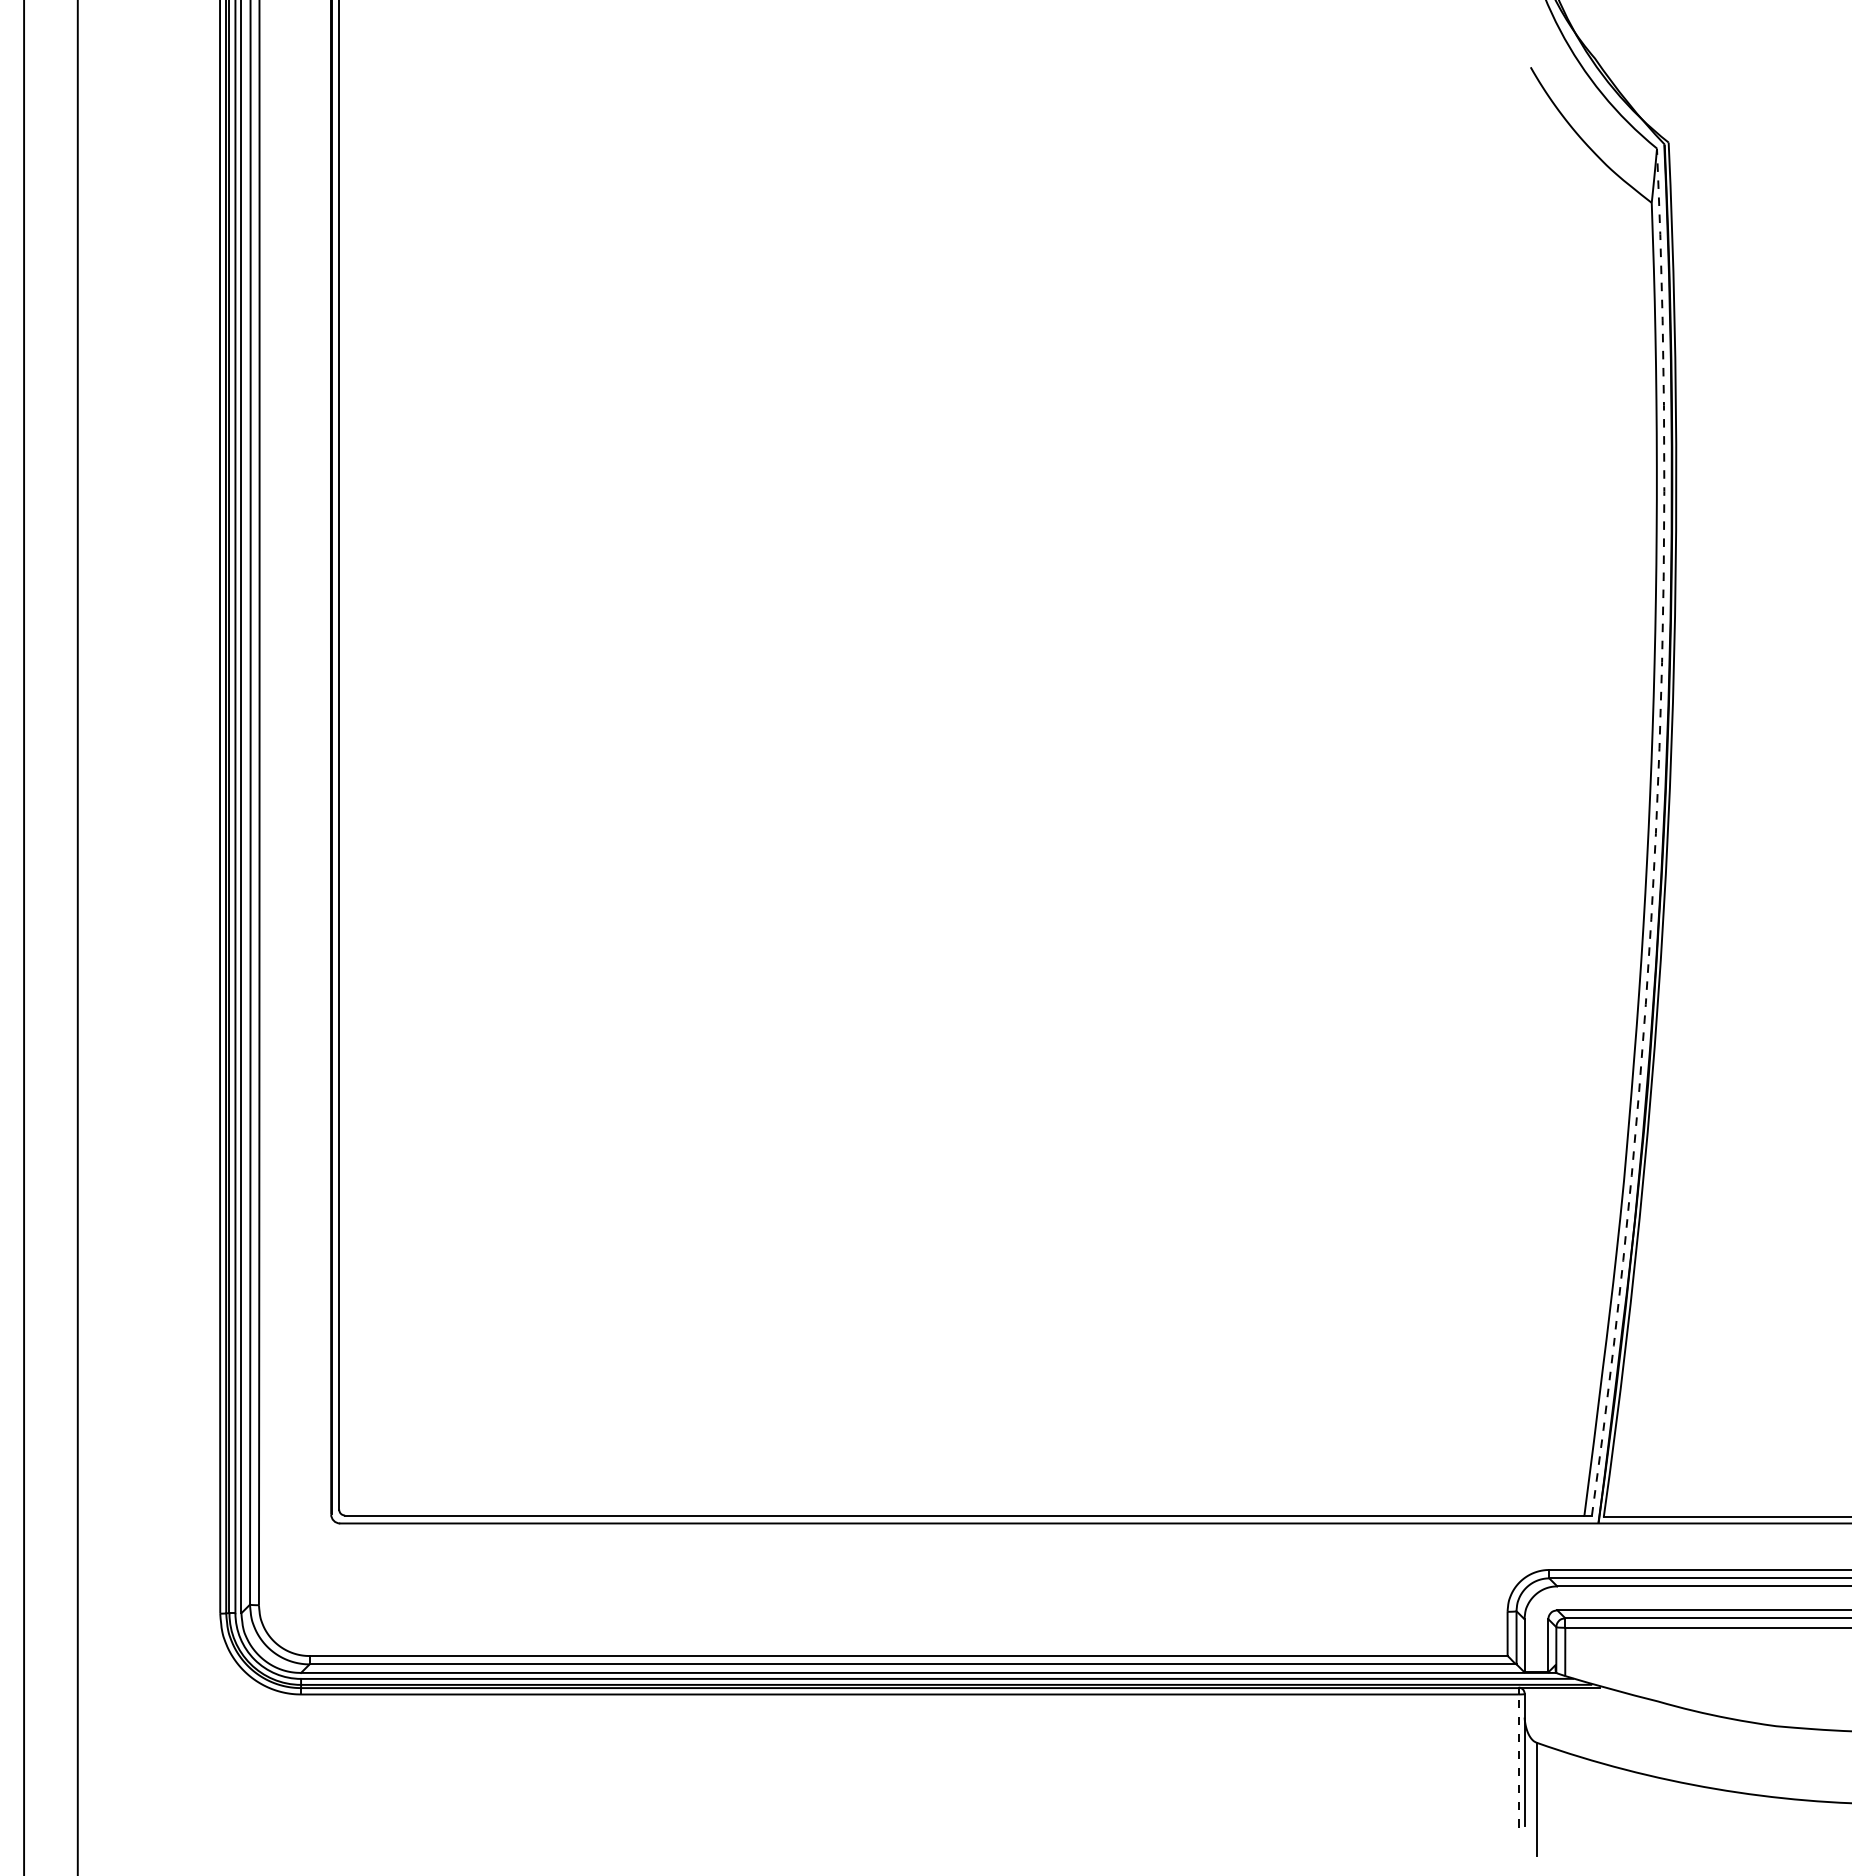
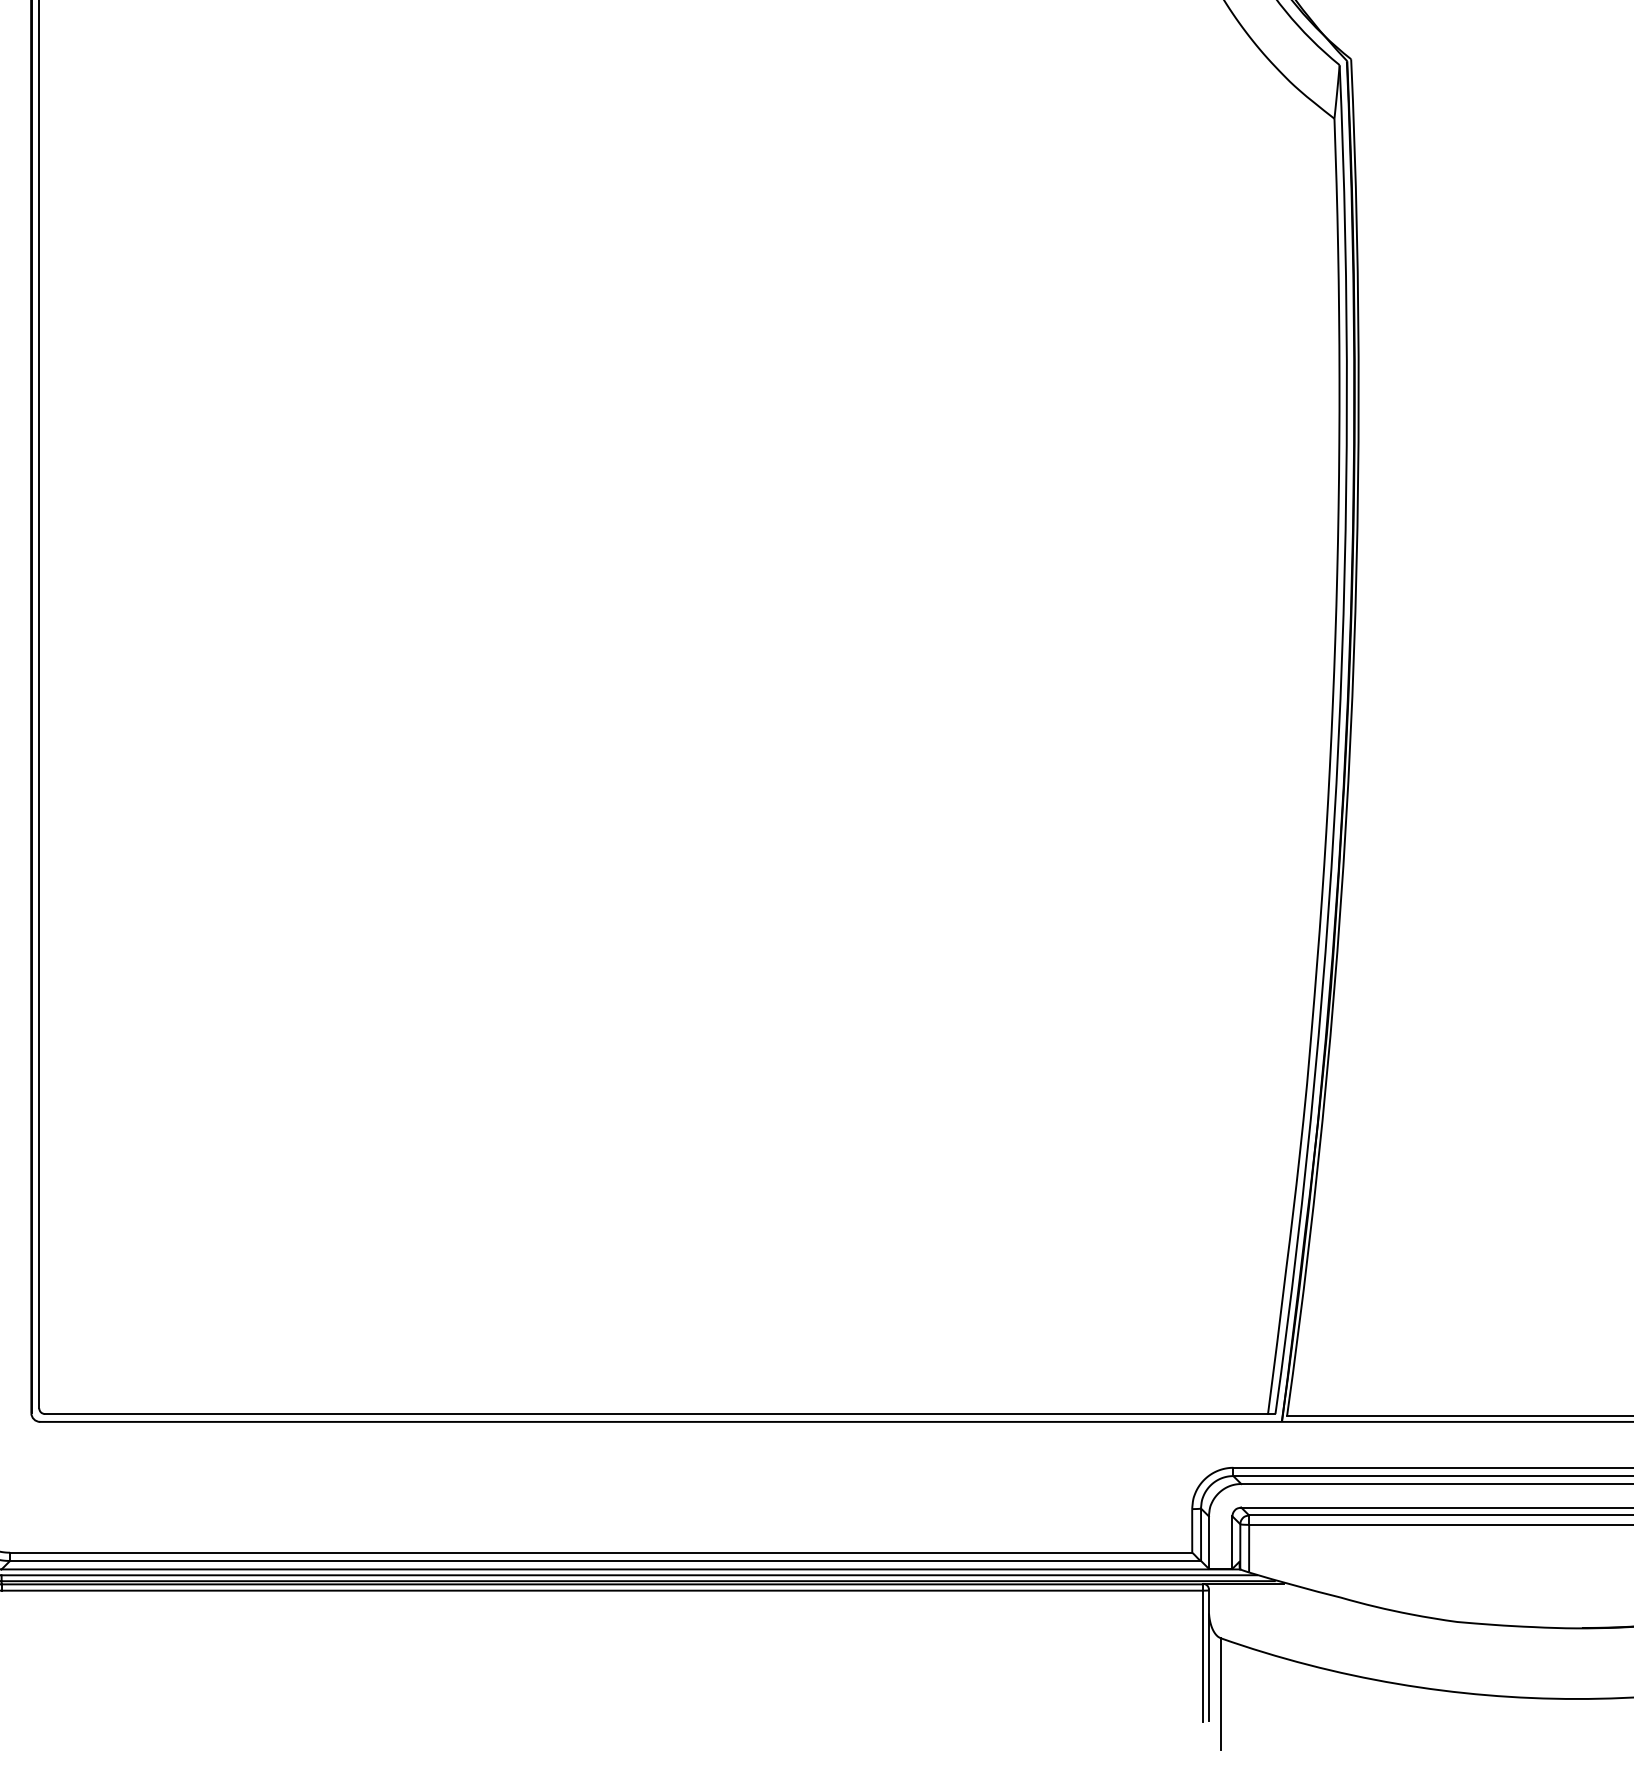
arc: (1655, 833) -> (1338, 741), dashed -> solid
line: (1518, 1761) -> (1202, 1656), dashed -> solid

